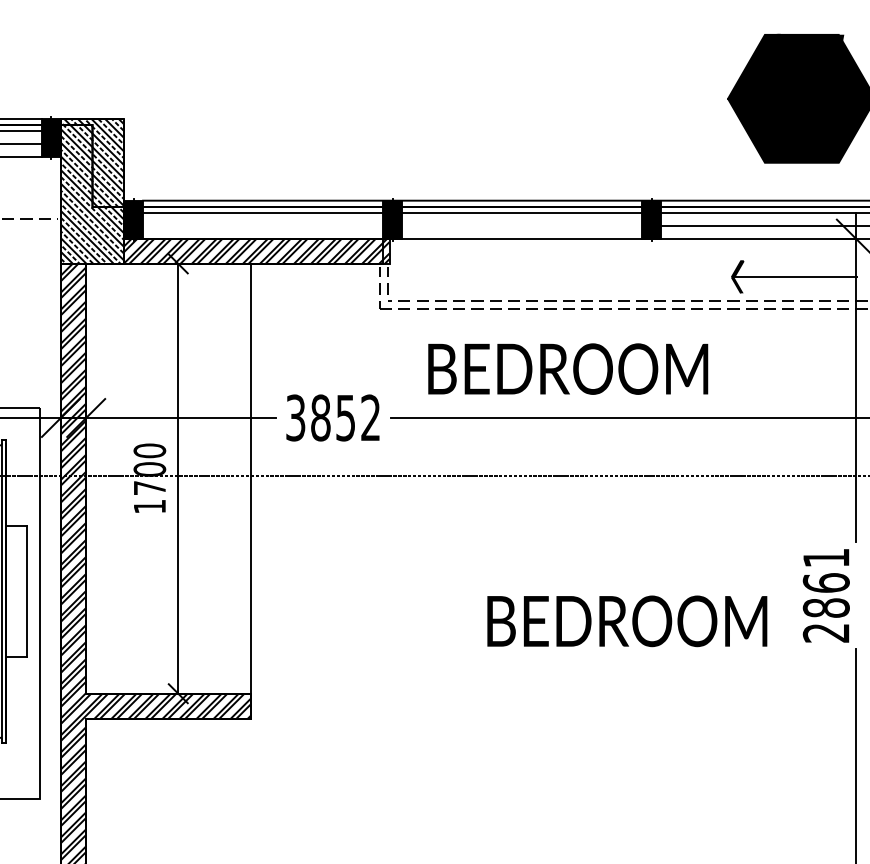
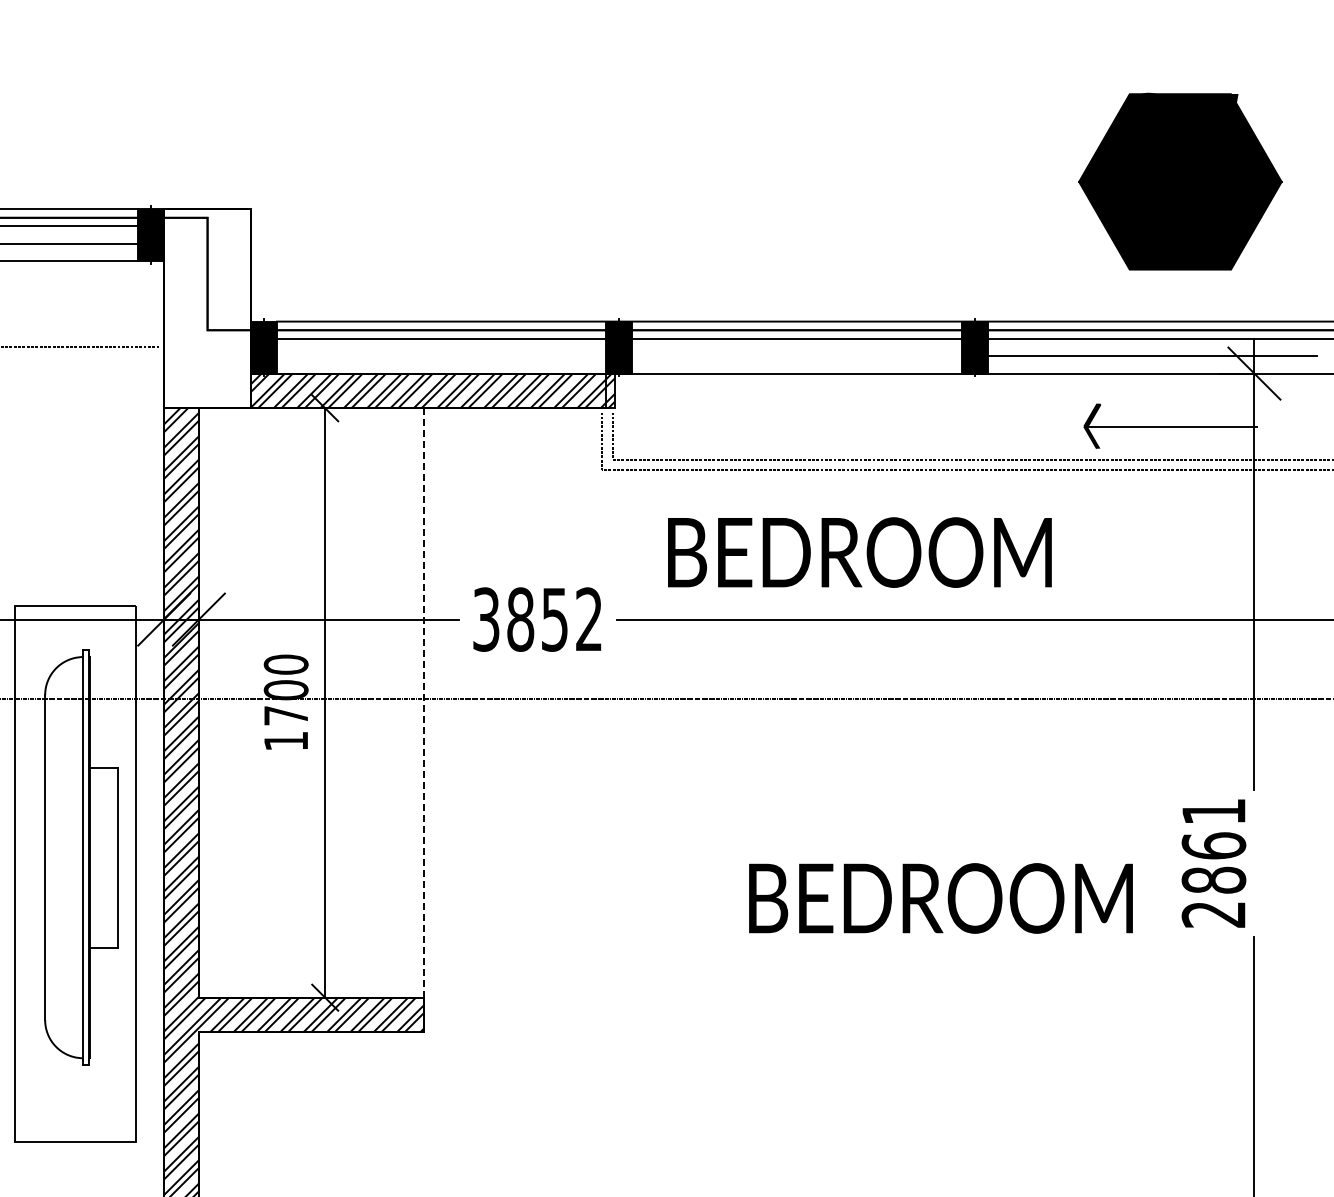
hatch: (92, 191) -> (207, 308), removed
line: (250, 479) -> (424, 703), solid -> dashed

